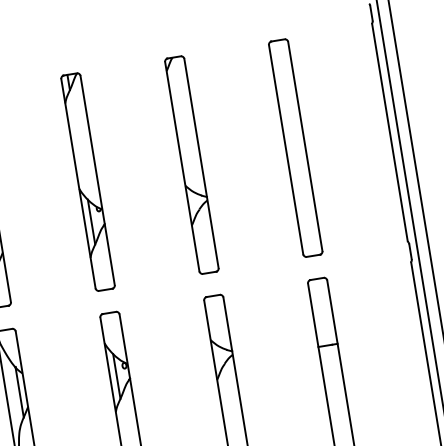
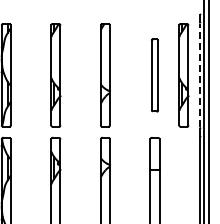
line: (388, 133) -> (199, 75), solid -> dashed
part: (355, 138) -> (183, 75), added
part: (294, 148) -> (154, 75), size x0.7

